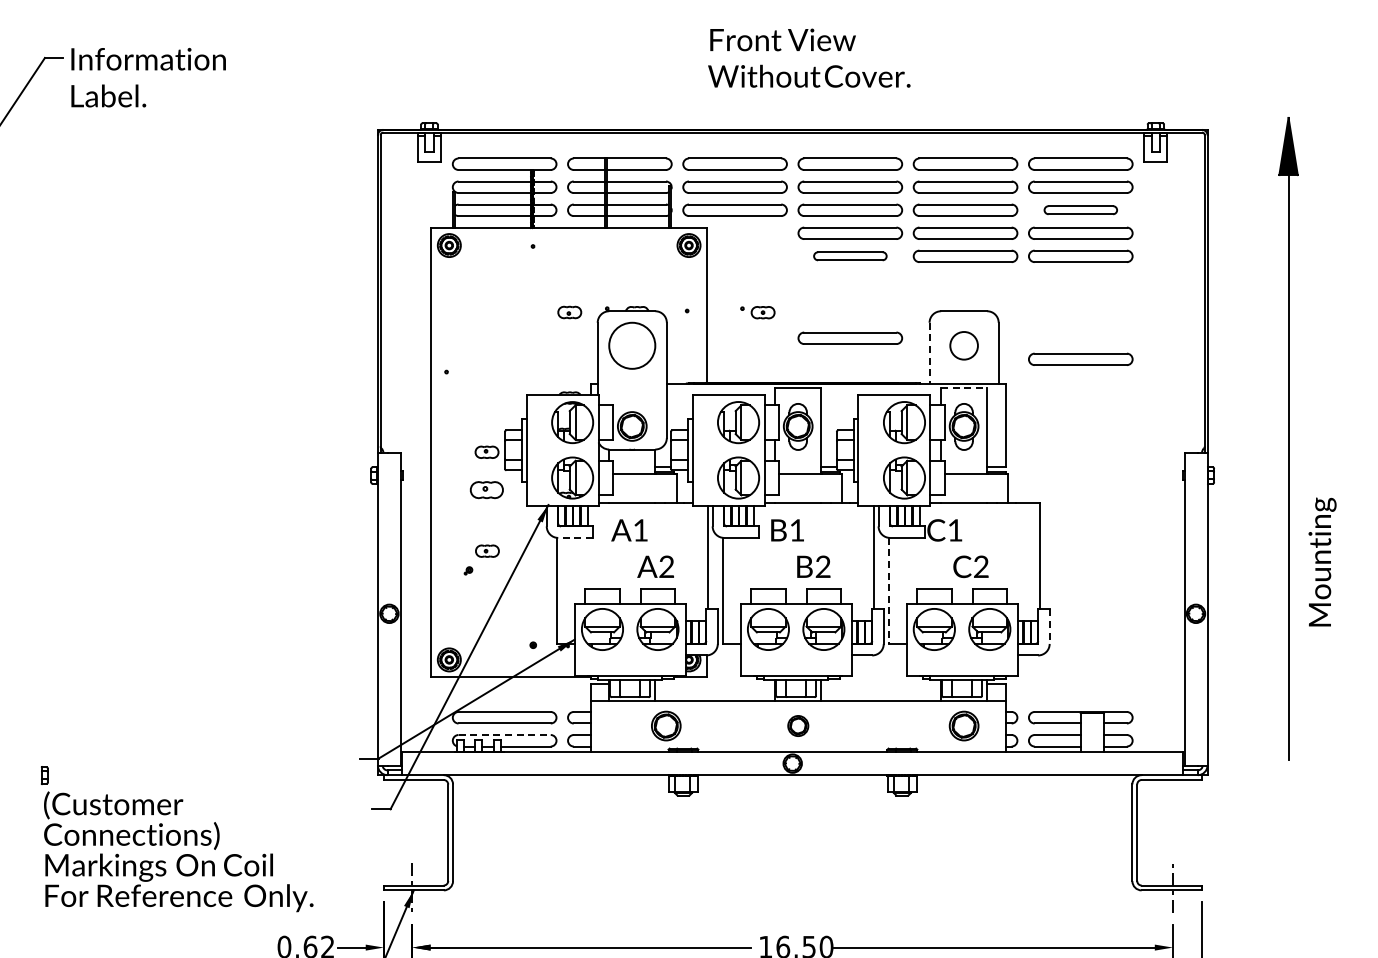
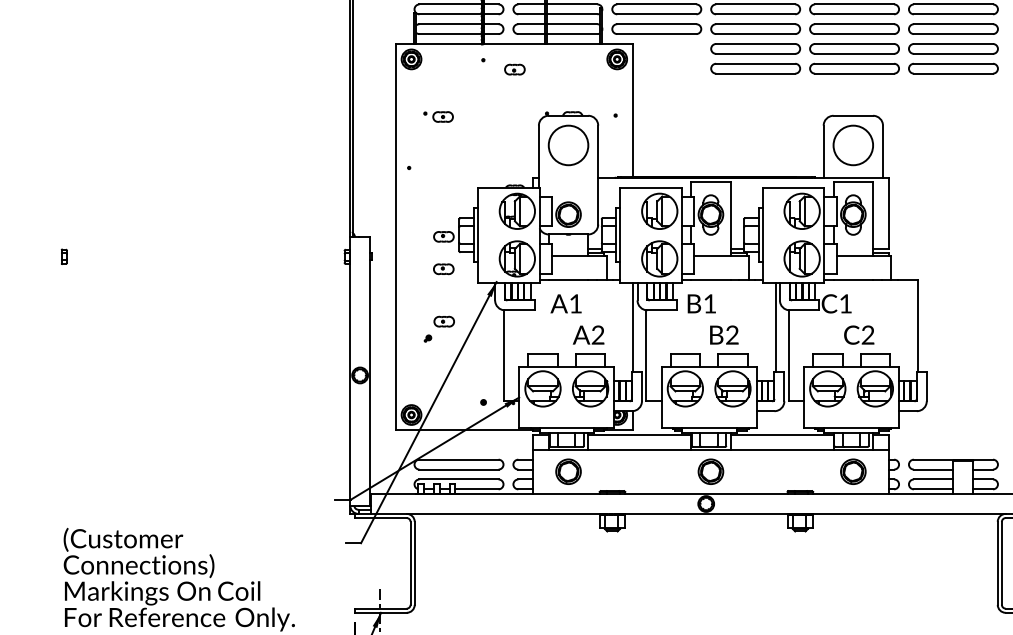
part: (1080, 209) -> (953, 28), size x1.43
part: (850, 255) -> (755, 67), size x1.43
part: (569, 312) -> (514, 69), moved
part: (757, 312) -> (438, 116), moved
part: (850, 337) -> (755, 138), removed
circle: (964, 345) -> (853, 145), size x1.67
line: (929, 353) -> (823, 152), dashed -> solid
part: (1080, 358) -> (953, 156), removed
line: (964, 388) -> (853, 182), dashed -> solid
part: (486, 489) -> (443, 268), size x0.71
line: (575, 537) -> (519, 309), dashed -> solid
line: (888, 591) -> (788, 356), dashed -> solid
line: (1049, 627) -> (926, 387), dashed -> solid
line: (715, 683) -> (639, 435), added
line: (881, 683) -> (782, 435), added
part: (666, 725) -> (568, 471), moved
part: (798, 725) -> (711, 471), size x1.43
line: (505, 735) -> (459, 479), dashed -> solid
part: (44, 775) -> (64, 256), moved

